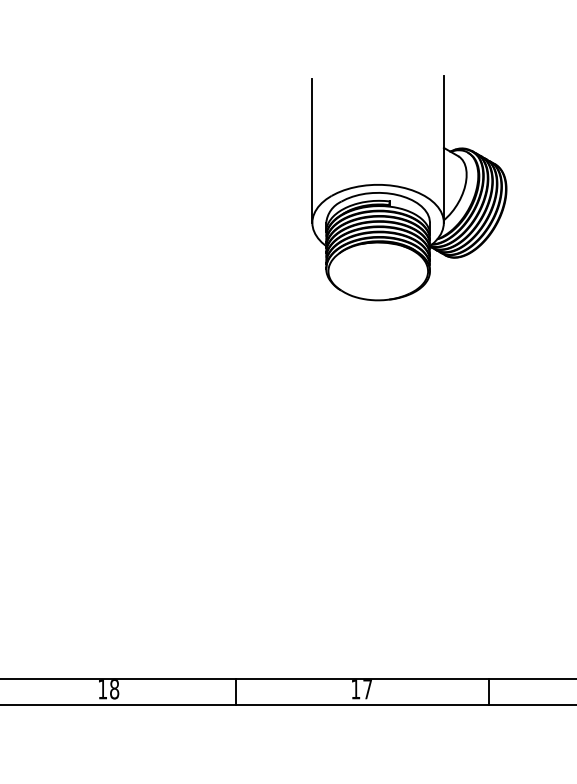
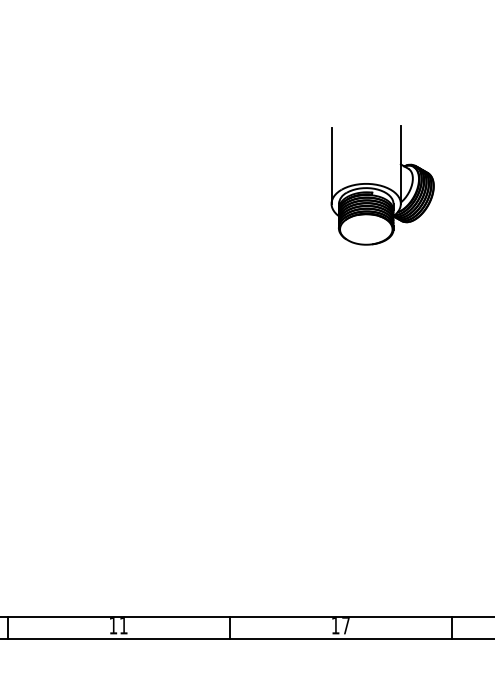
part: (409, 188) -> (382, 185), size x0.6
text: (114, 689) -> (123, 625), 18 -> 11

